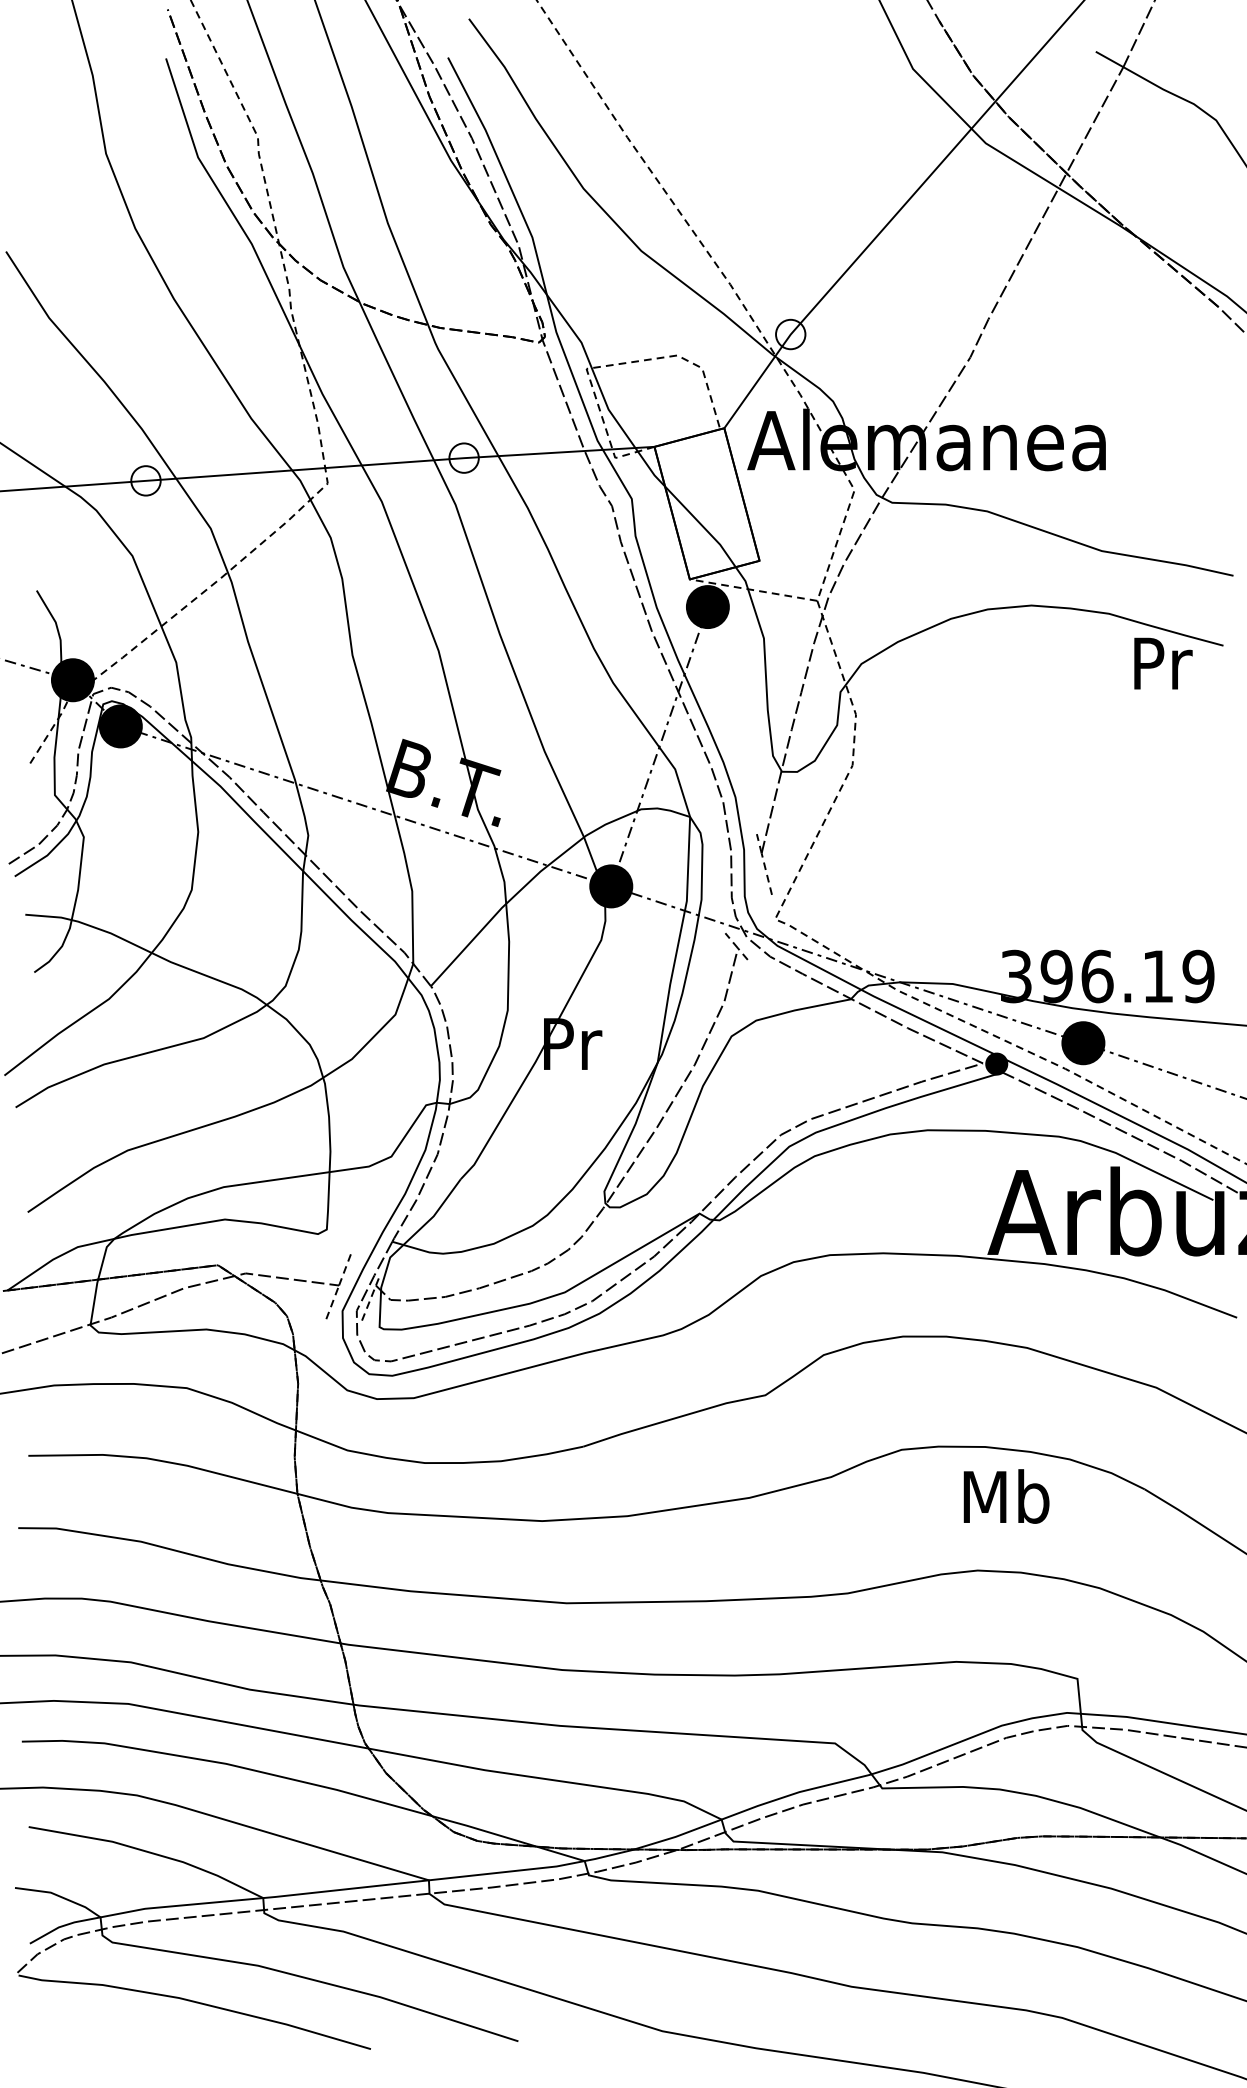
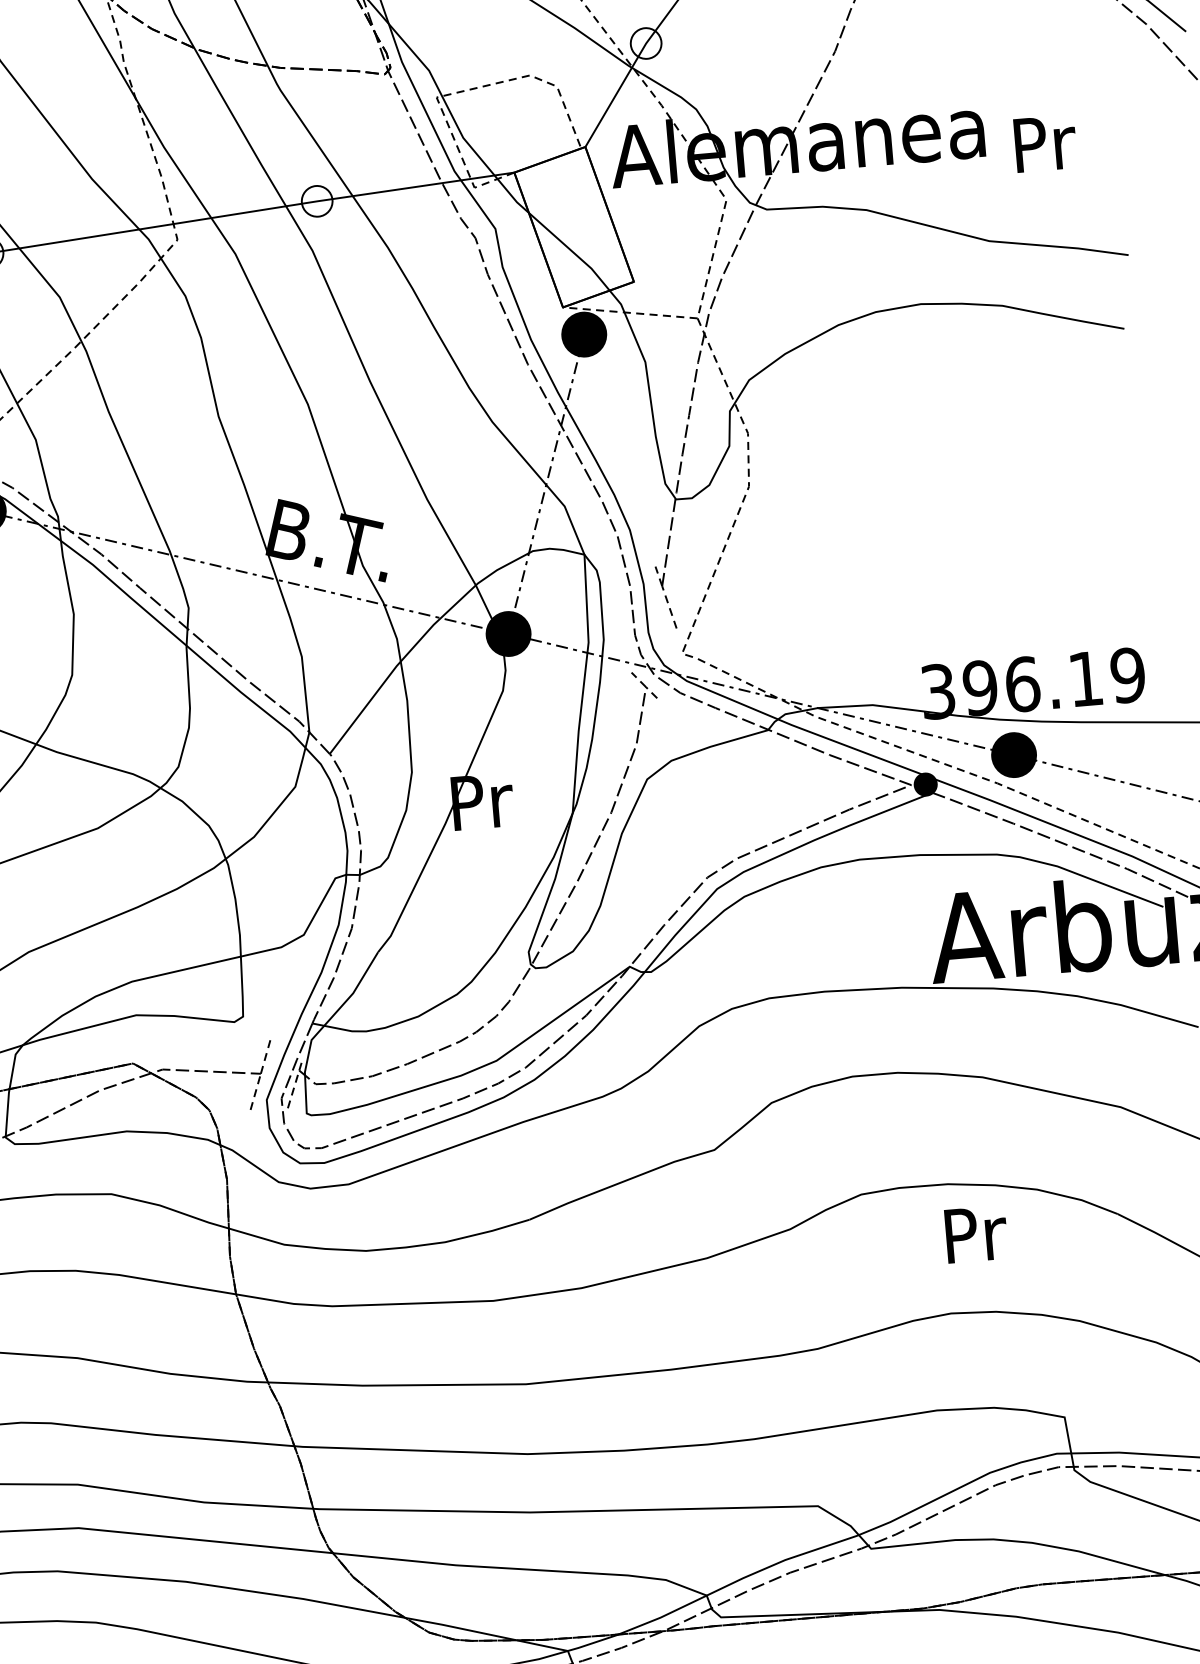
text: (1163, 663) -> (1045, 143), moved
text: (1006, 1496) -> (974, 1233), Mb -> Pr

